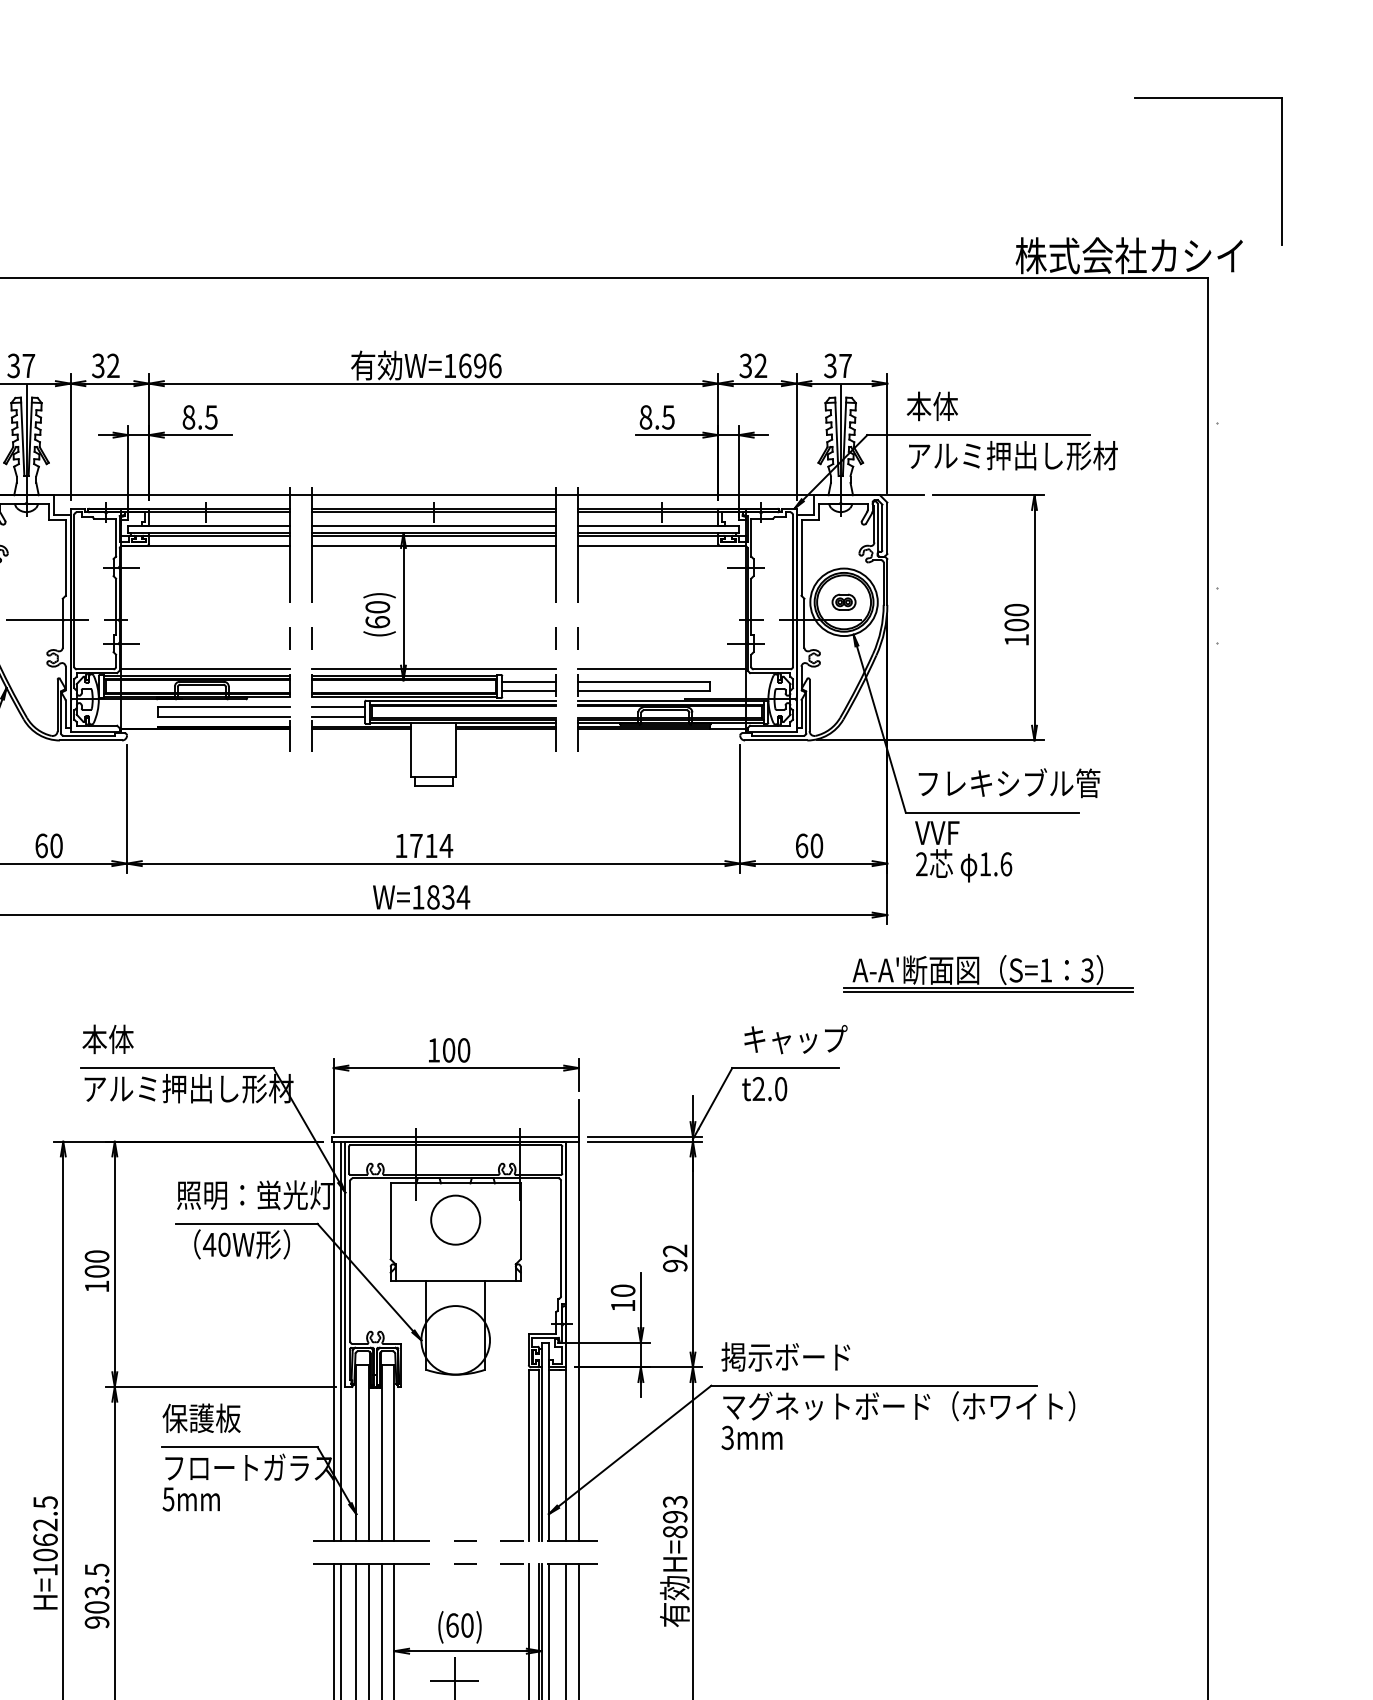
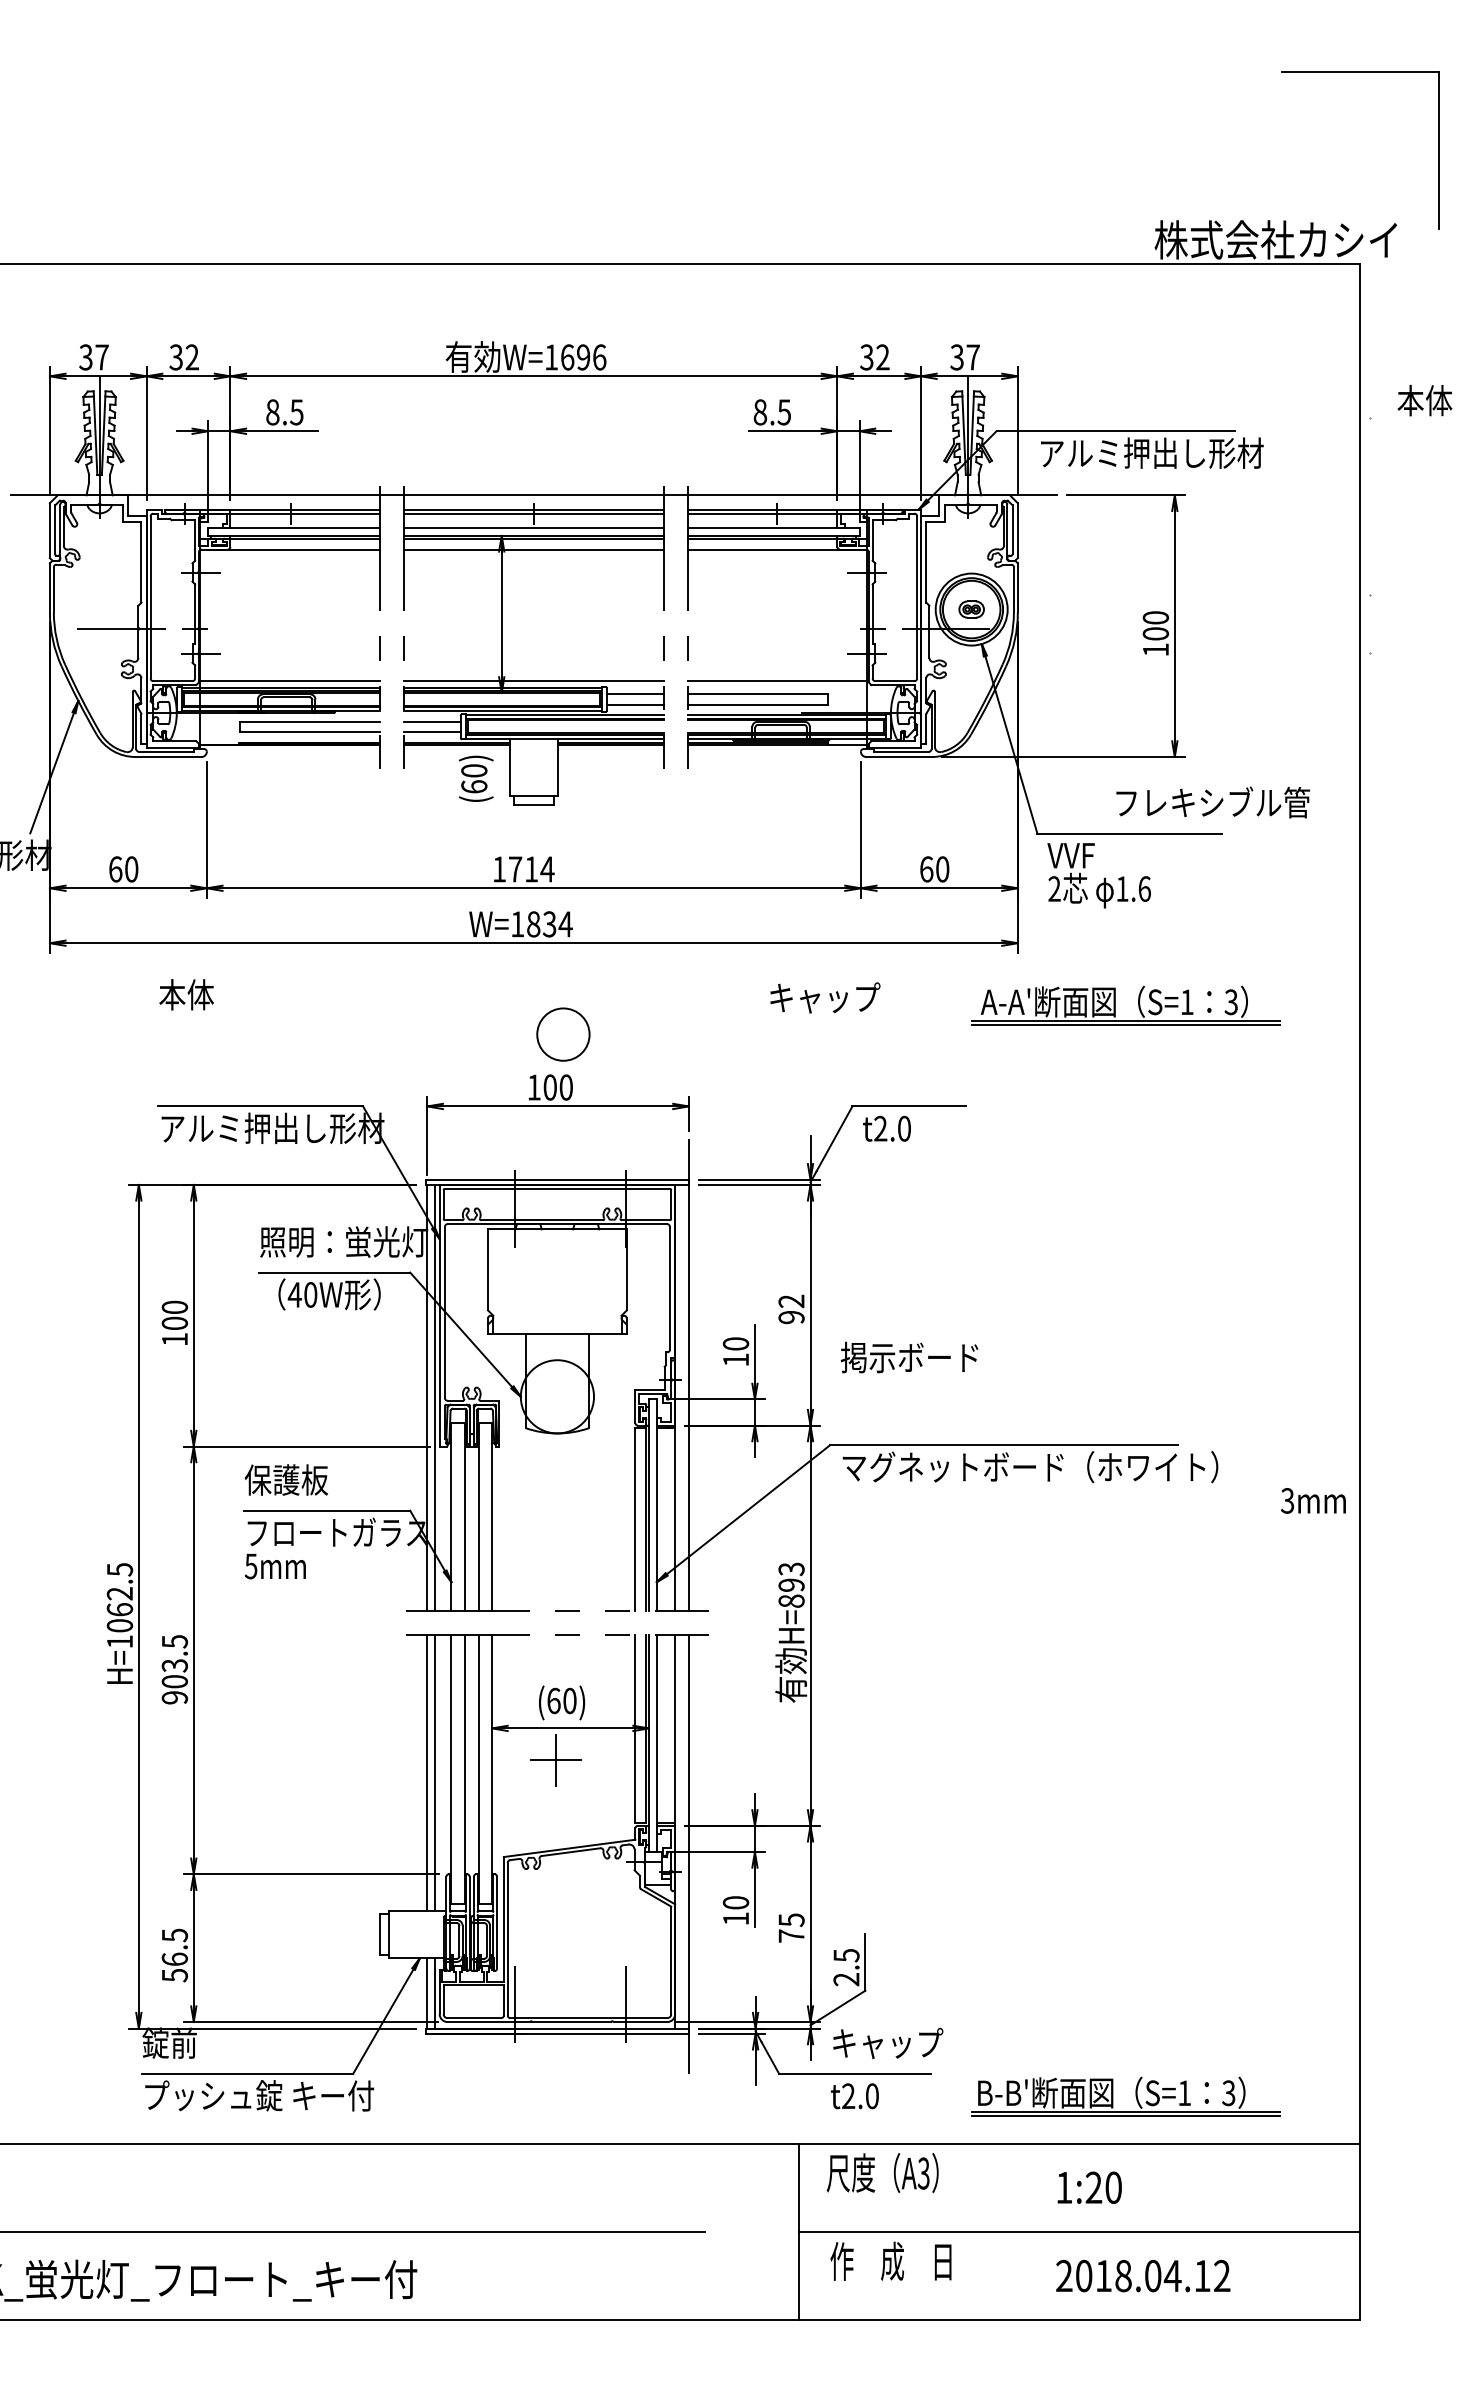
text: (932, 406) -> (1424, 400), moved
text: (378, 614) -> (475, 778), moved
text: (1009, 783) -> (1213, 802), moved
text: (107, 1039) -> (186, 994), moved
text: (796, 1039) -> (825, 997), moved
circle: (455, 1220) -> (563, 1034), moved
text: (785, 1356) -> (909, 1357), moved
text: (752, 1437) -> (1313, 1500), moved

